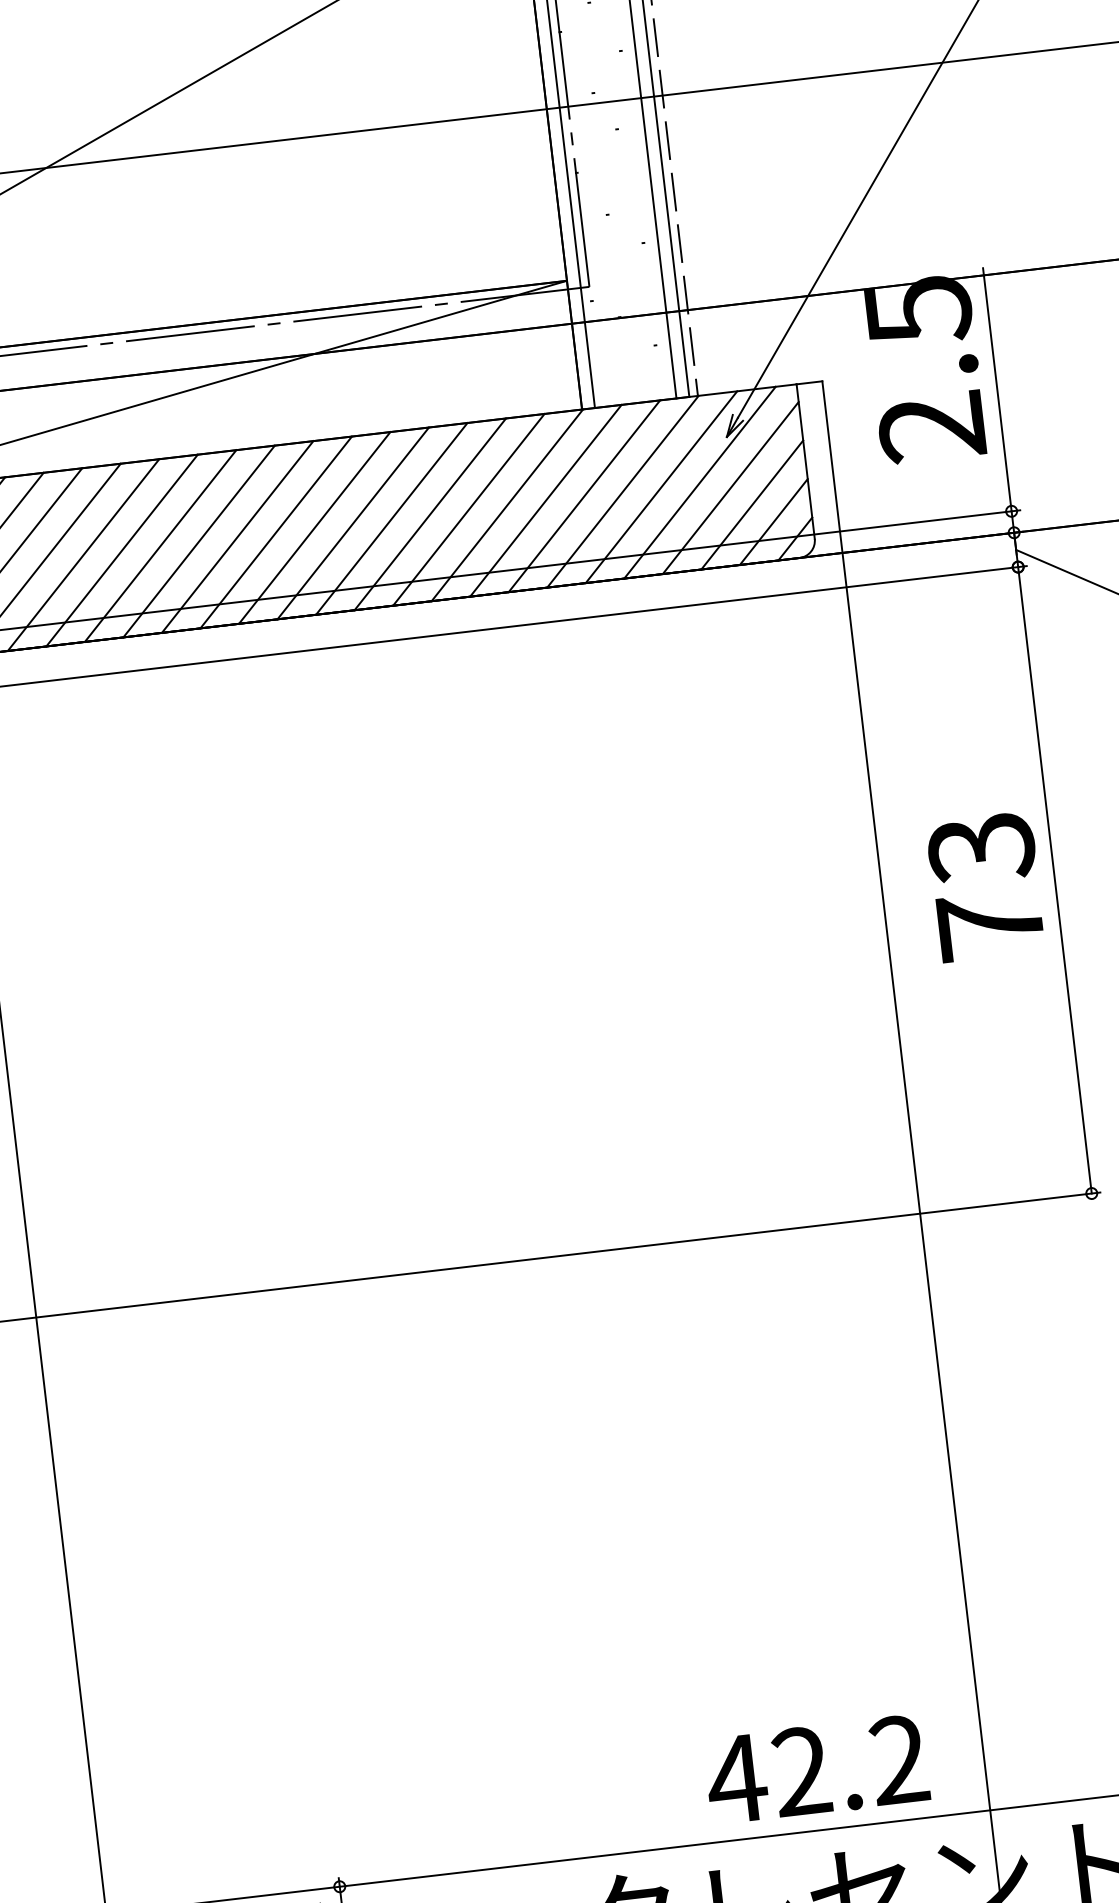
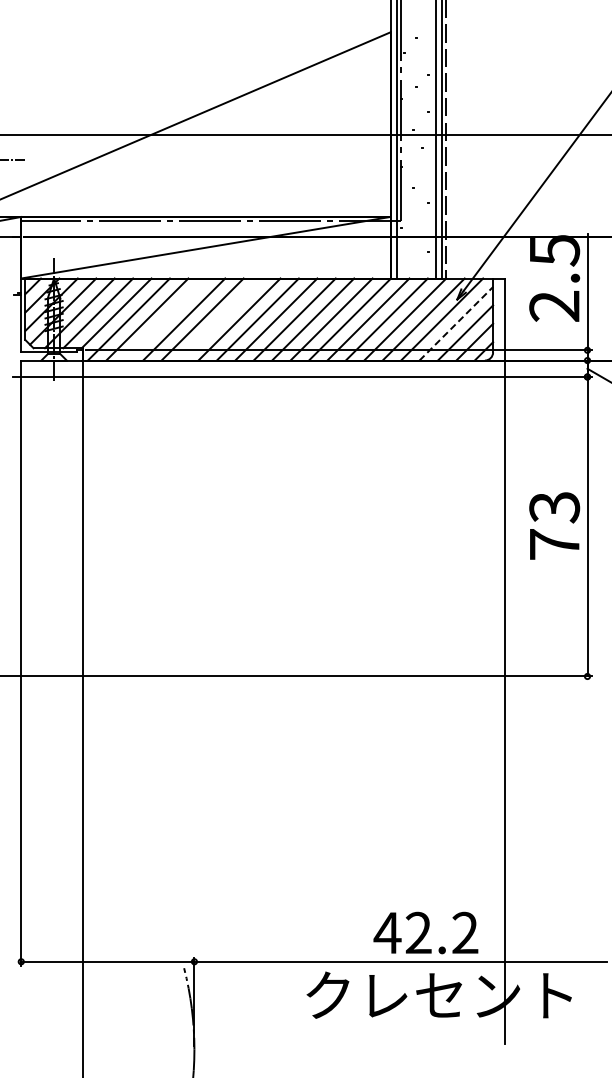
line: (731, 487) -> (456, 323), solid -> dashed
line: (238, 536) -> (221, 319), removed
line: (121, 550) -> (165, 319), removed

